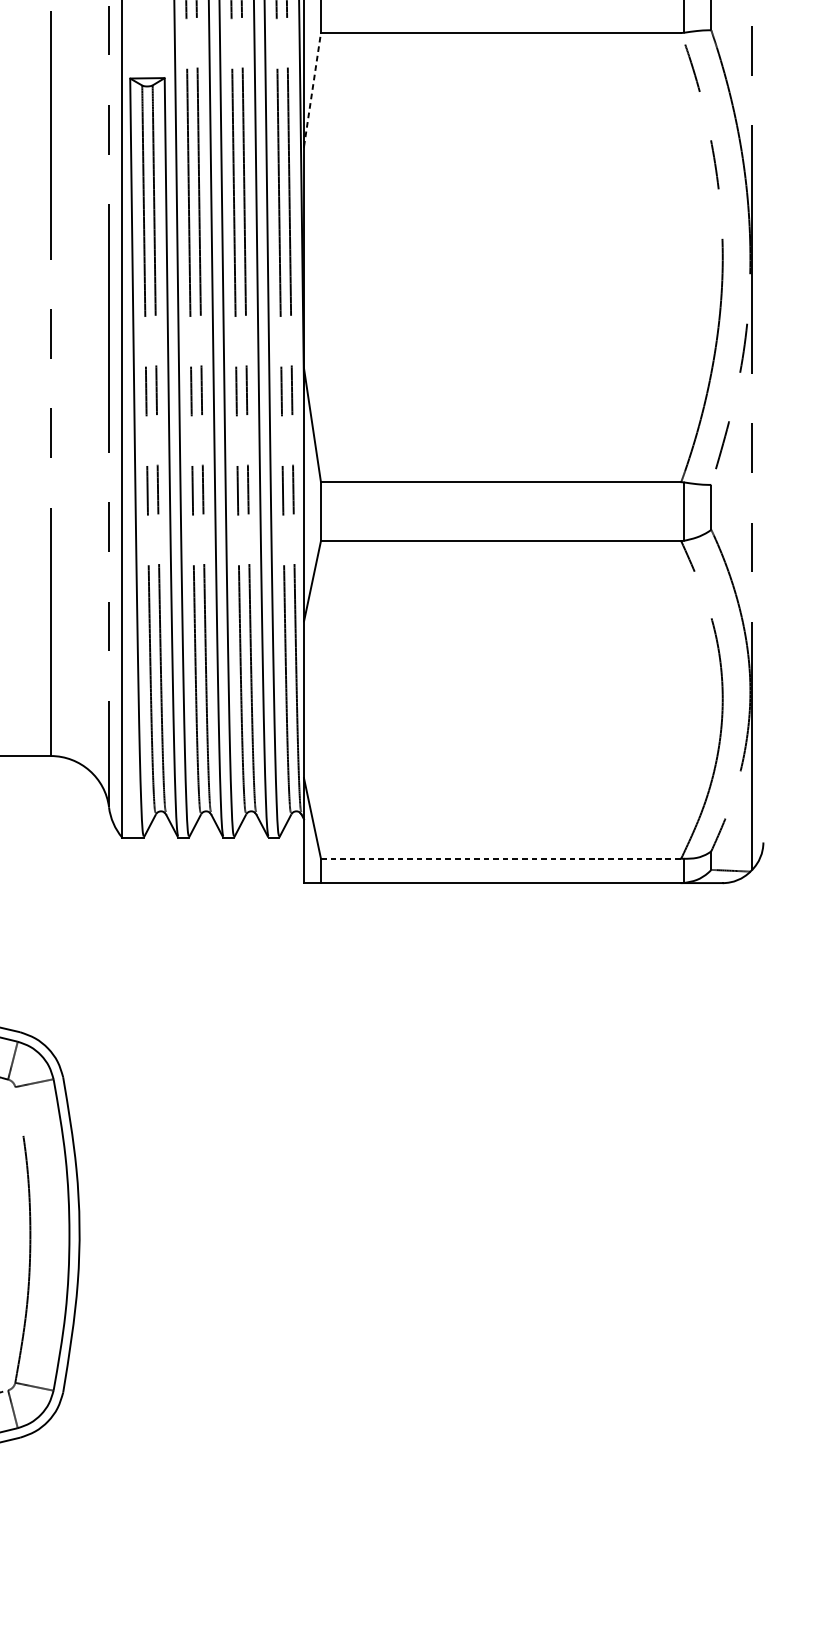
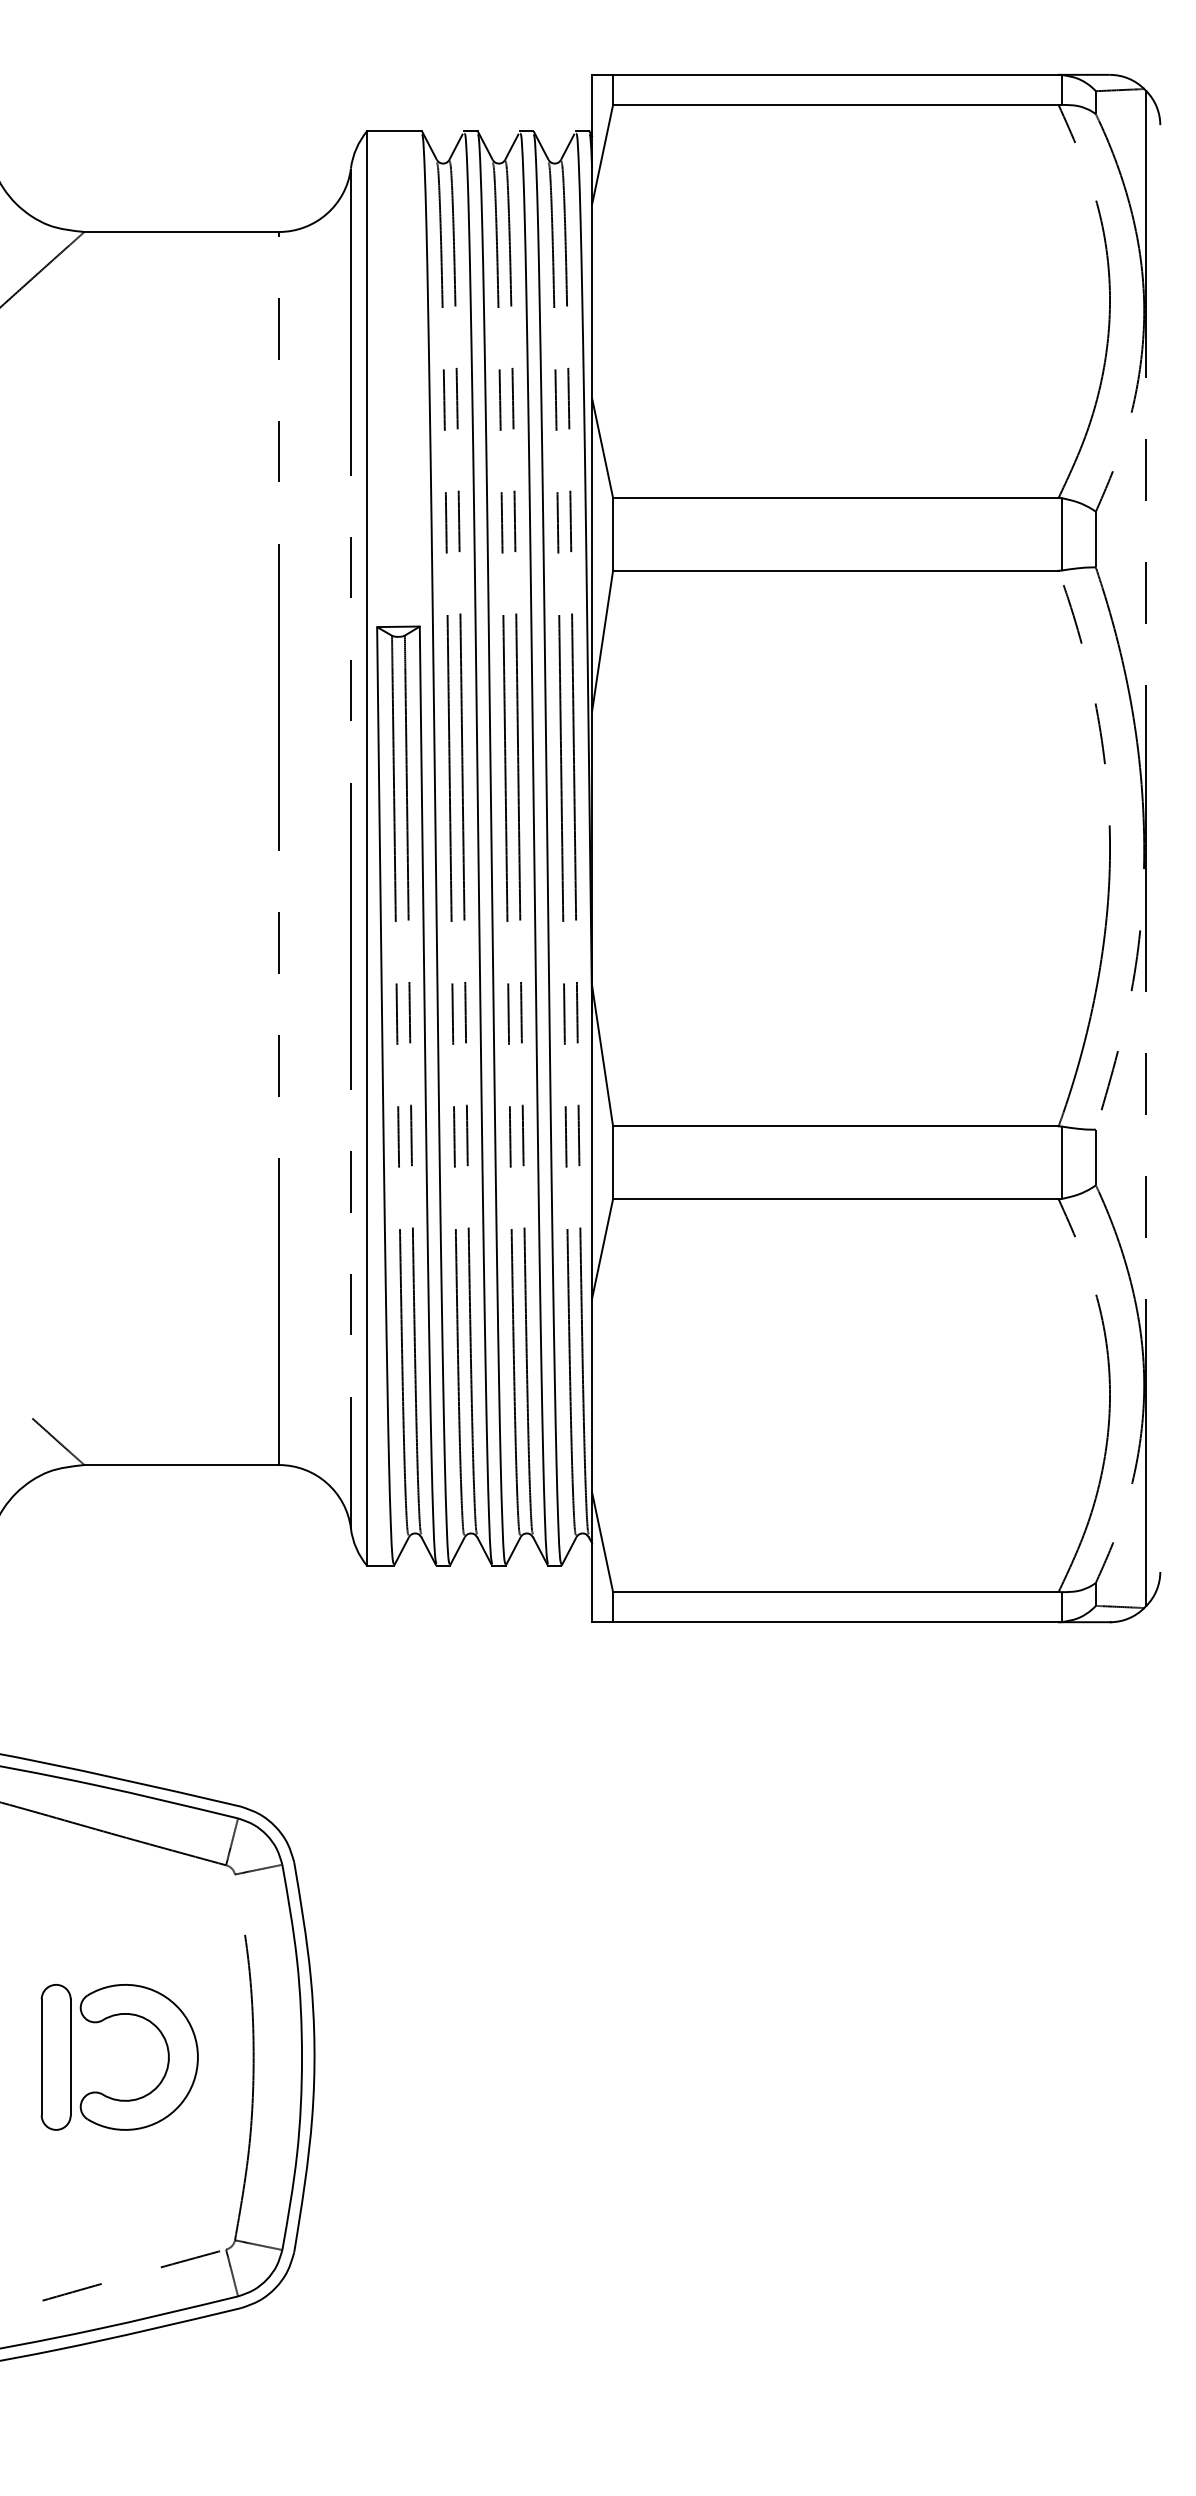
line: (312, 89) -> (602, 640), dashed -> solid
line: (500, 859) -> (835, 1592), dashed -> solid

